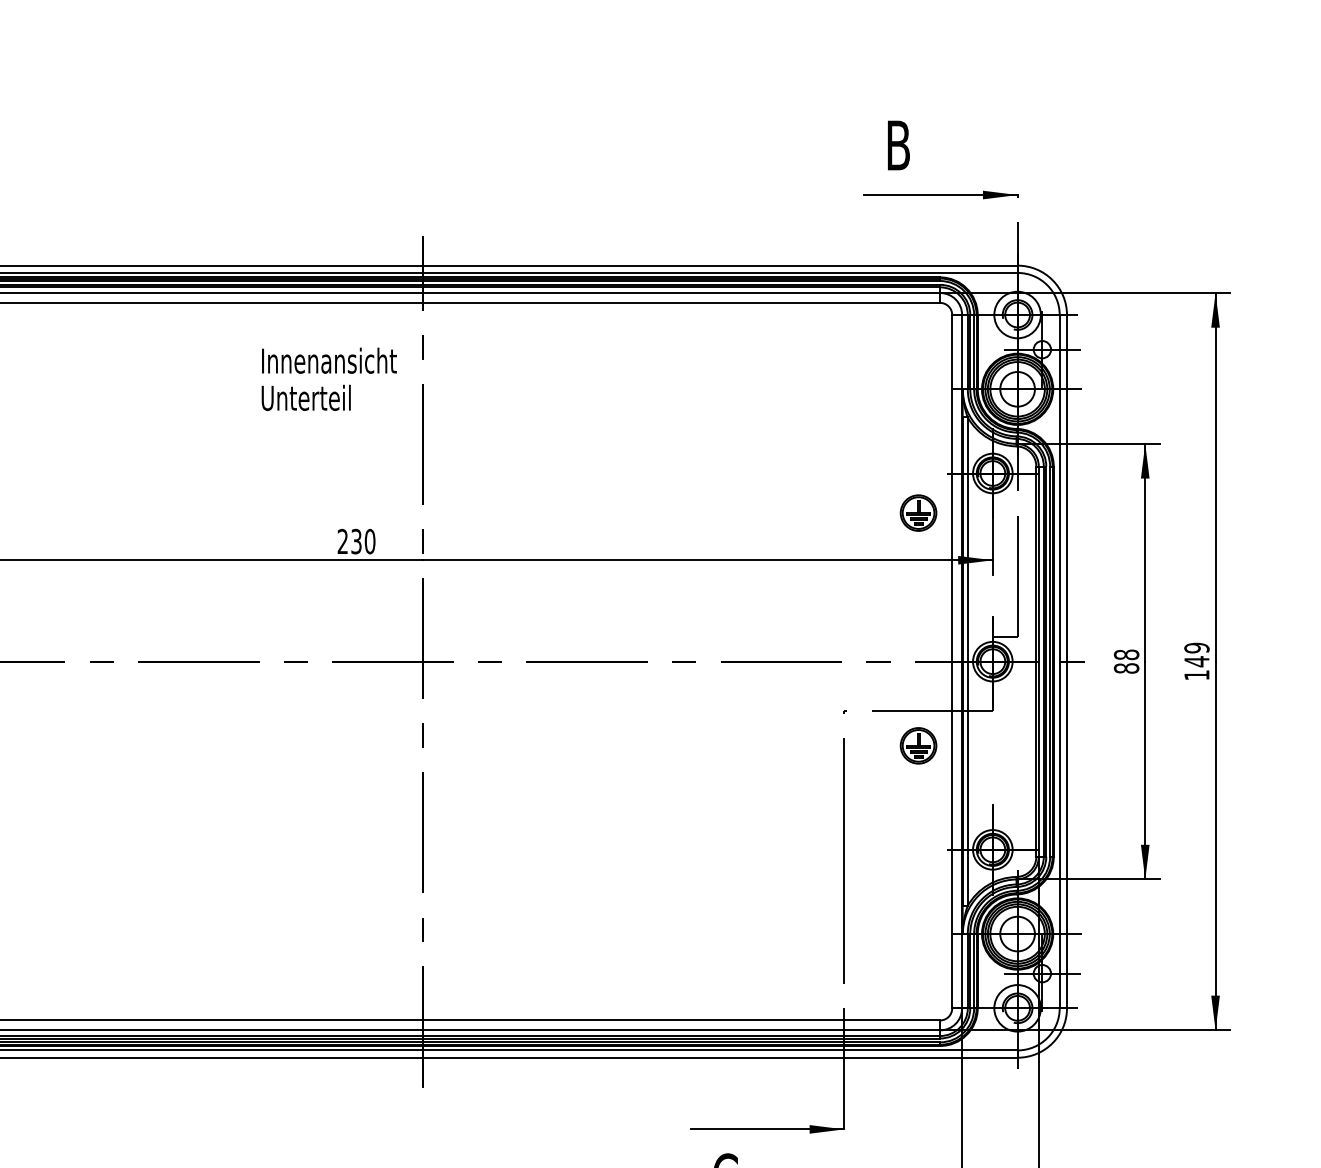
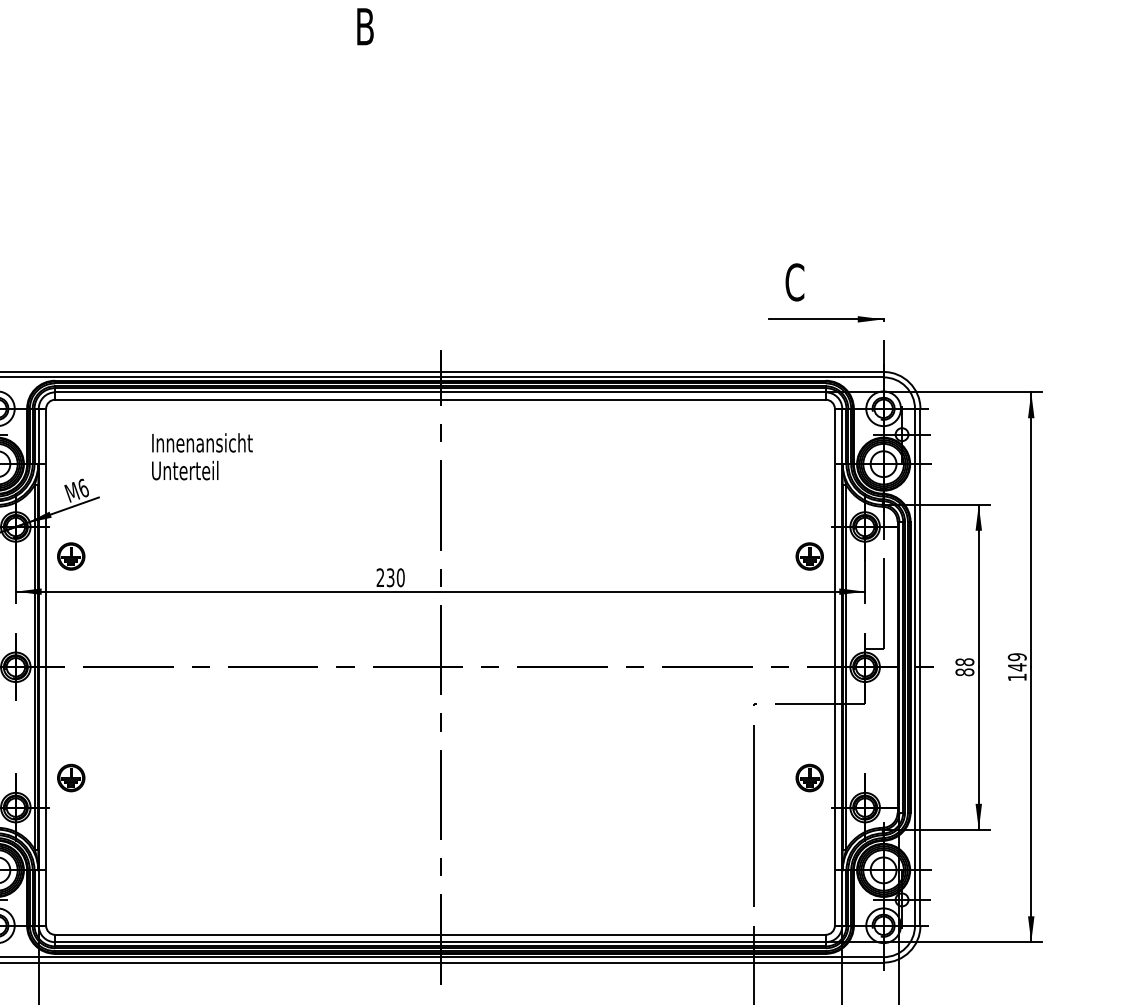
text: (898, 145) -> (794, 282), B -> C
text: (329, 378) -> (202, 456), moved
part: (918, 745) -> (809, 777), moved

